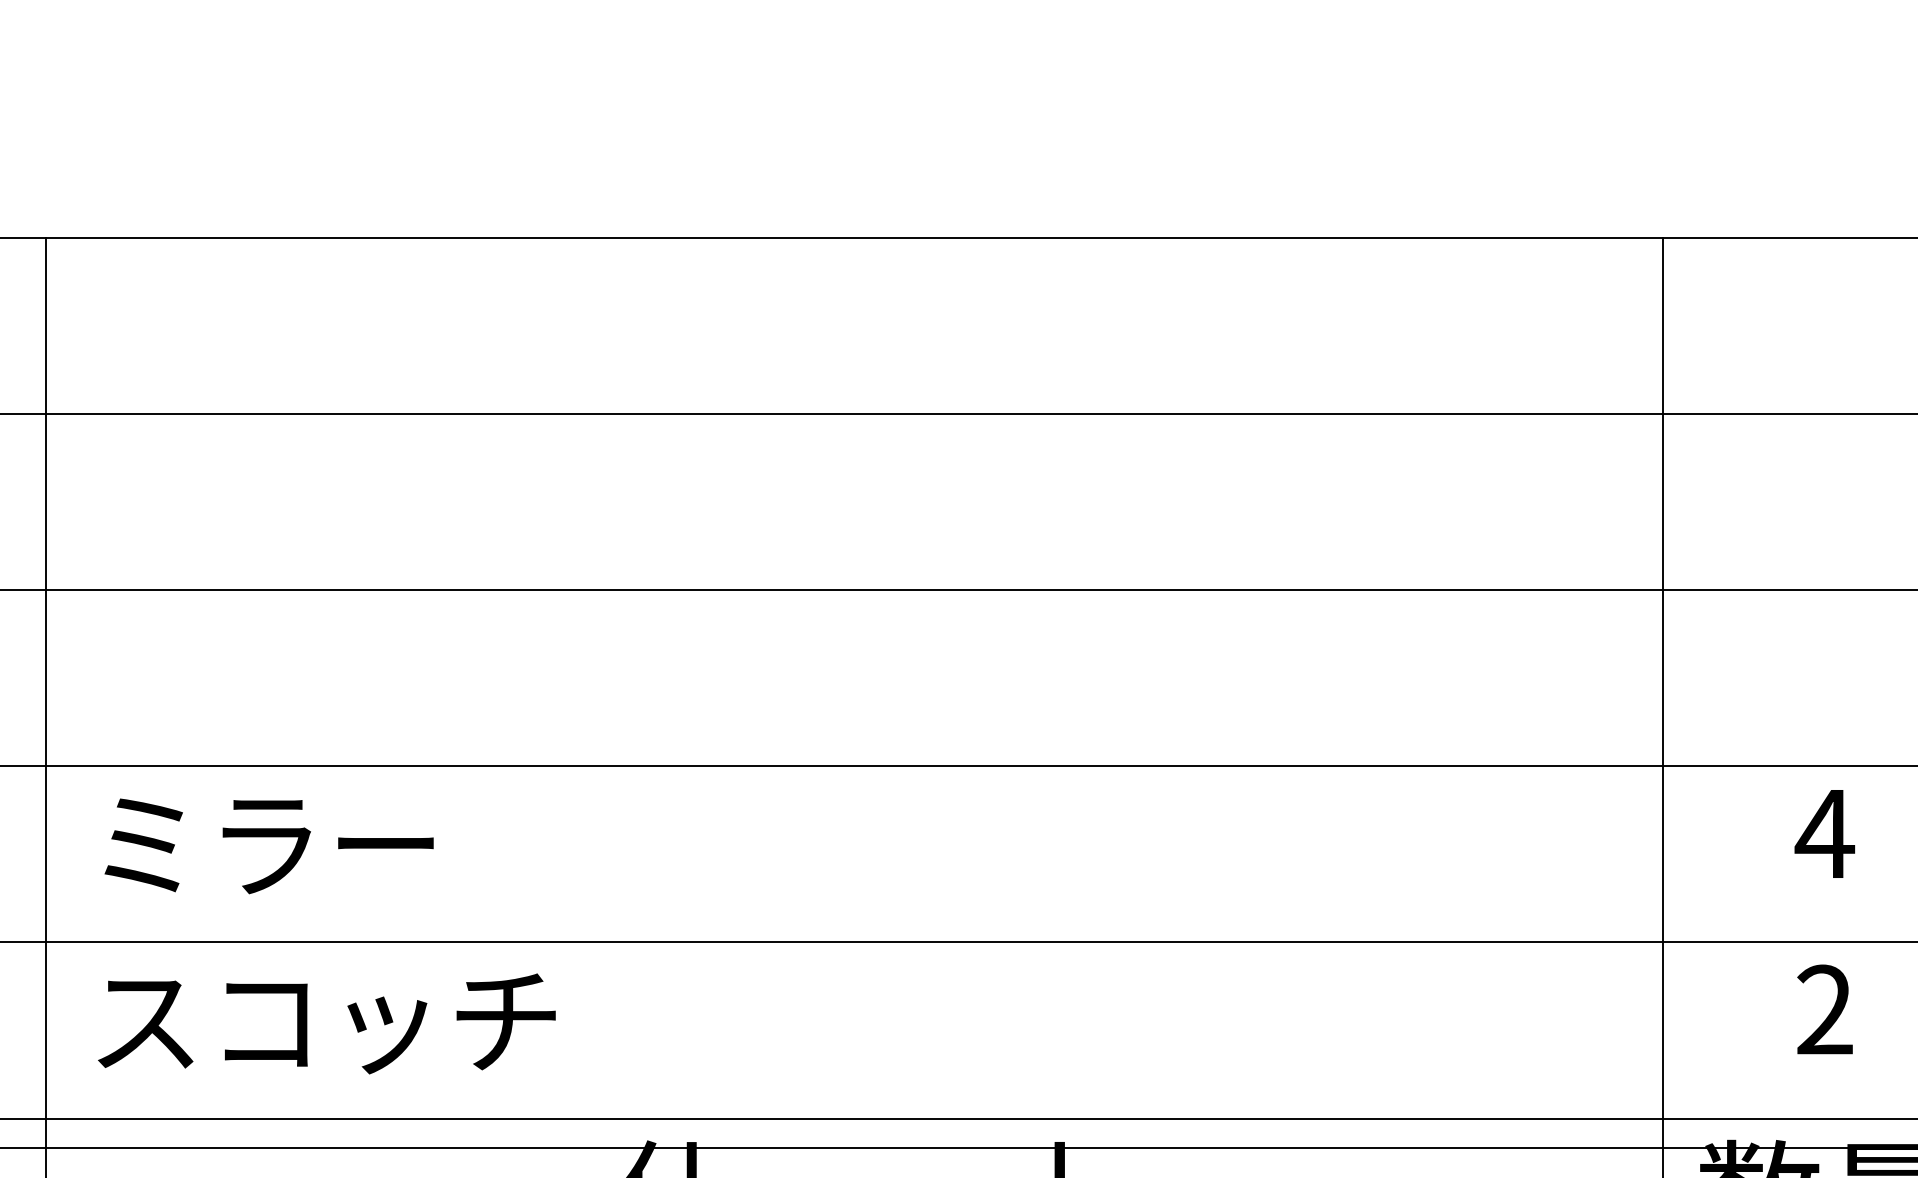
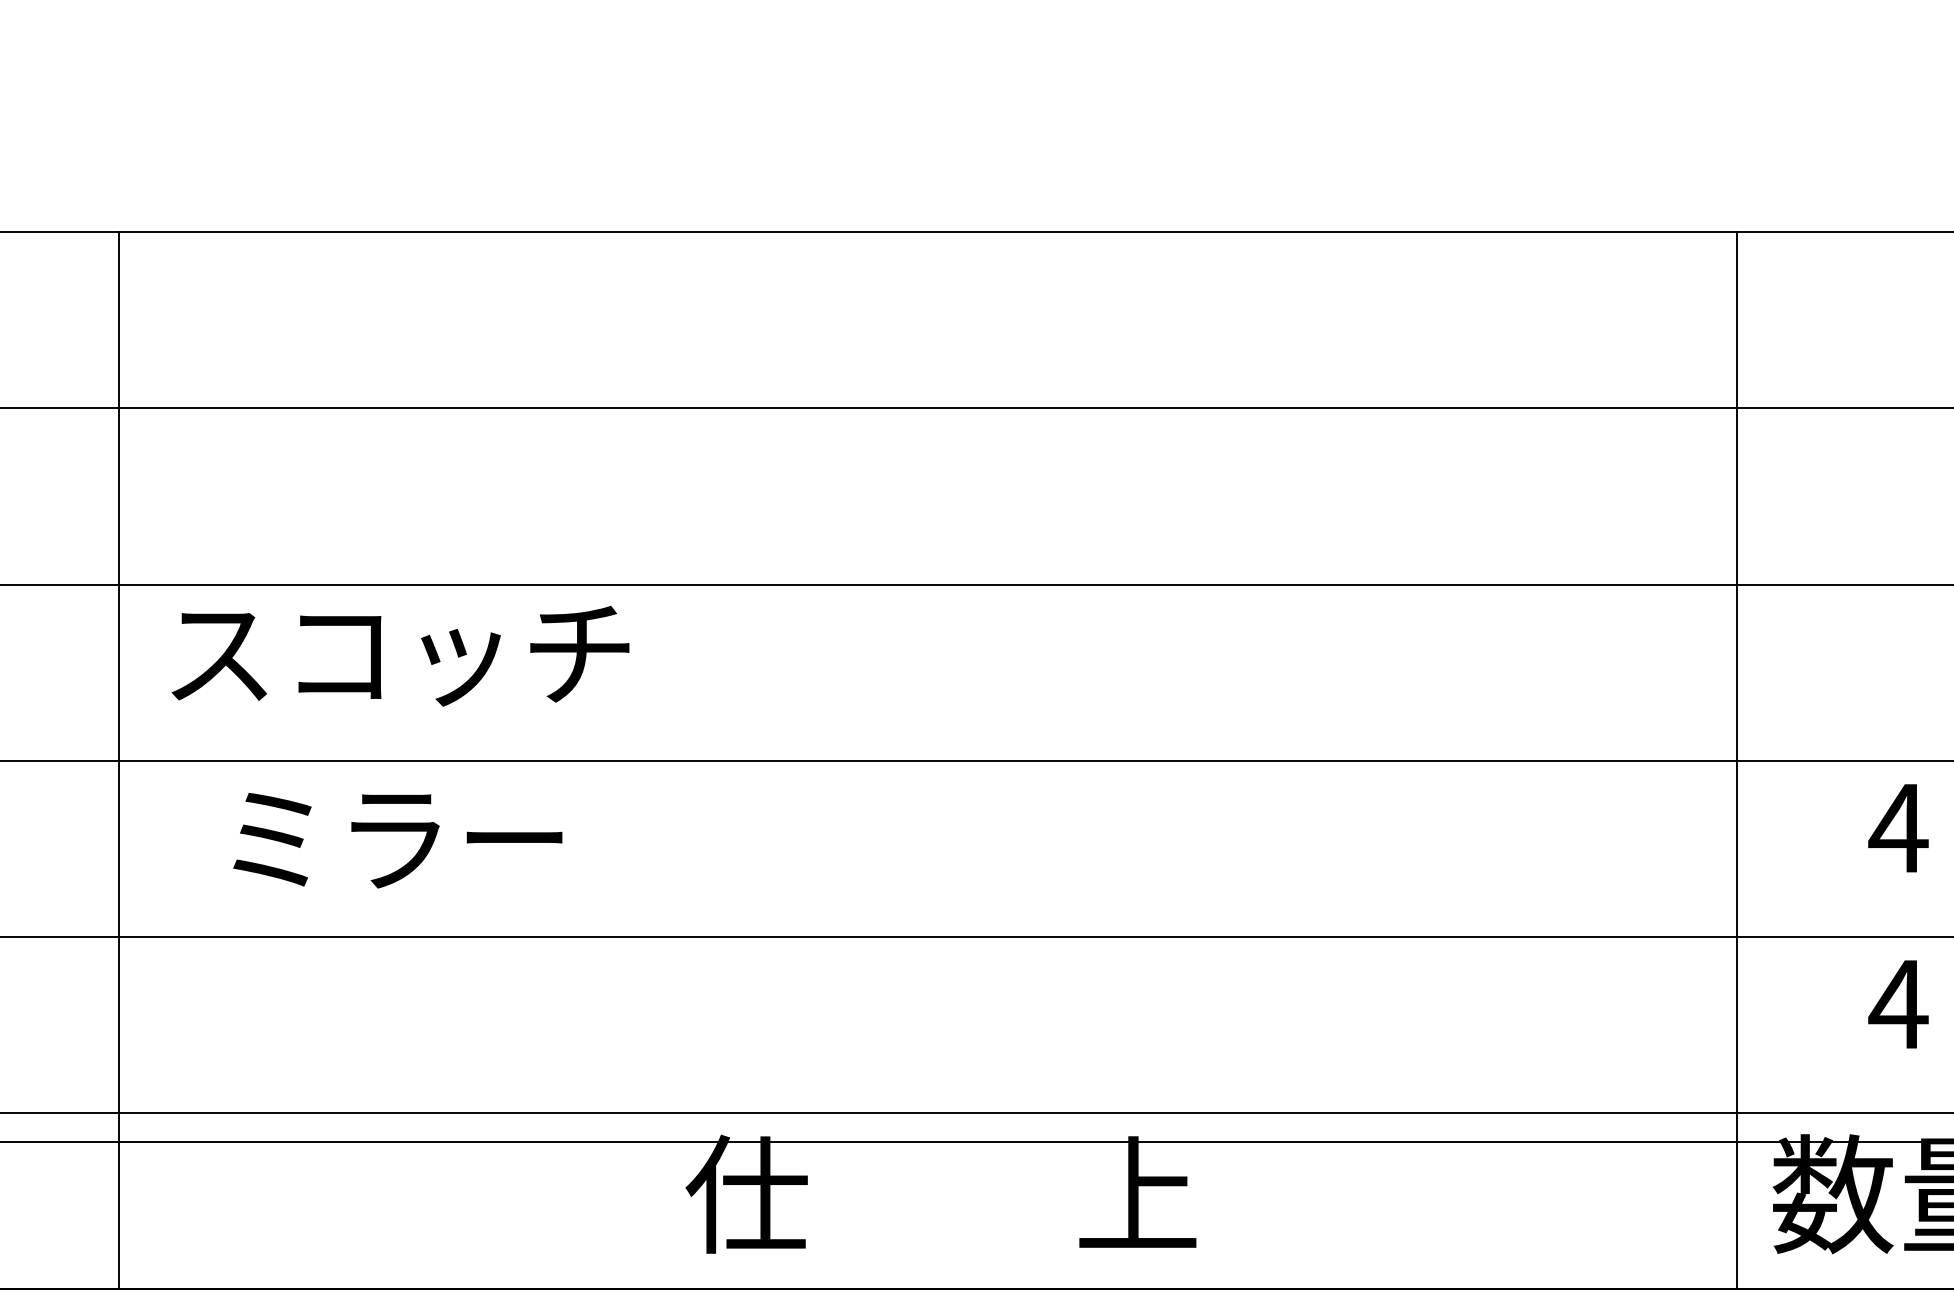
text: (268, 846) -> (397, 840), moved
text: (1824, 1009) -> (1898, 1003), 2 -> 4
text: (326, 1023) -> (400, 655), moved

